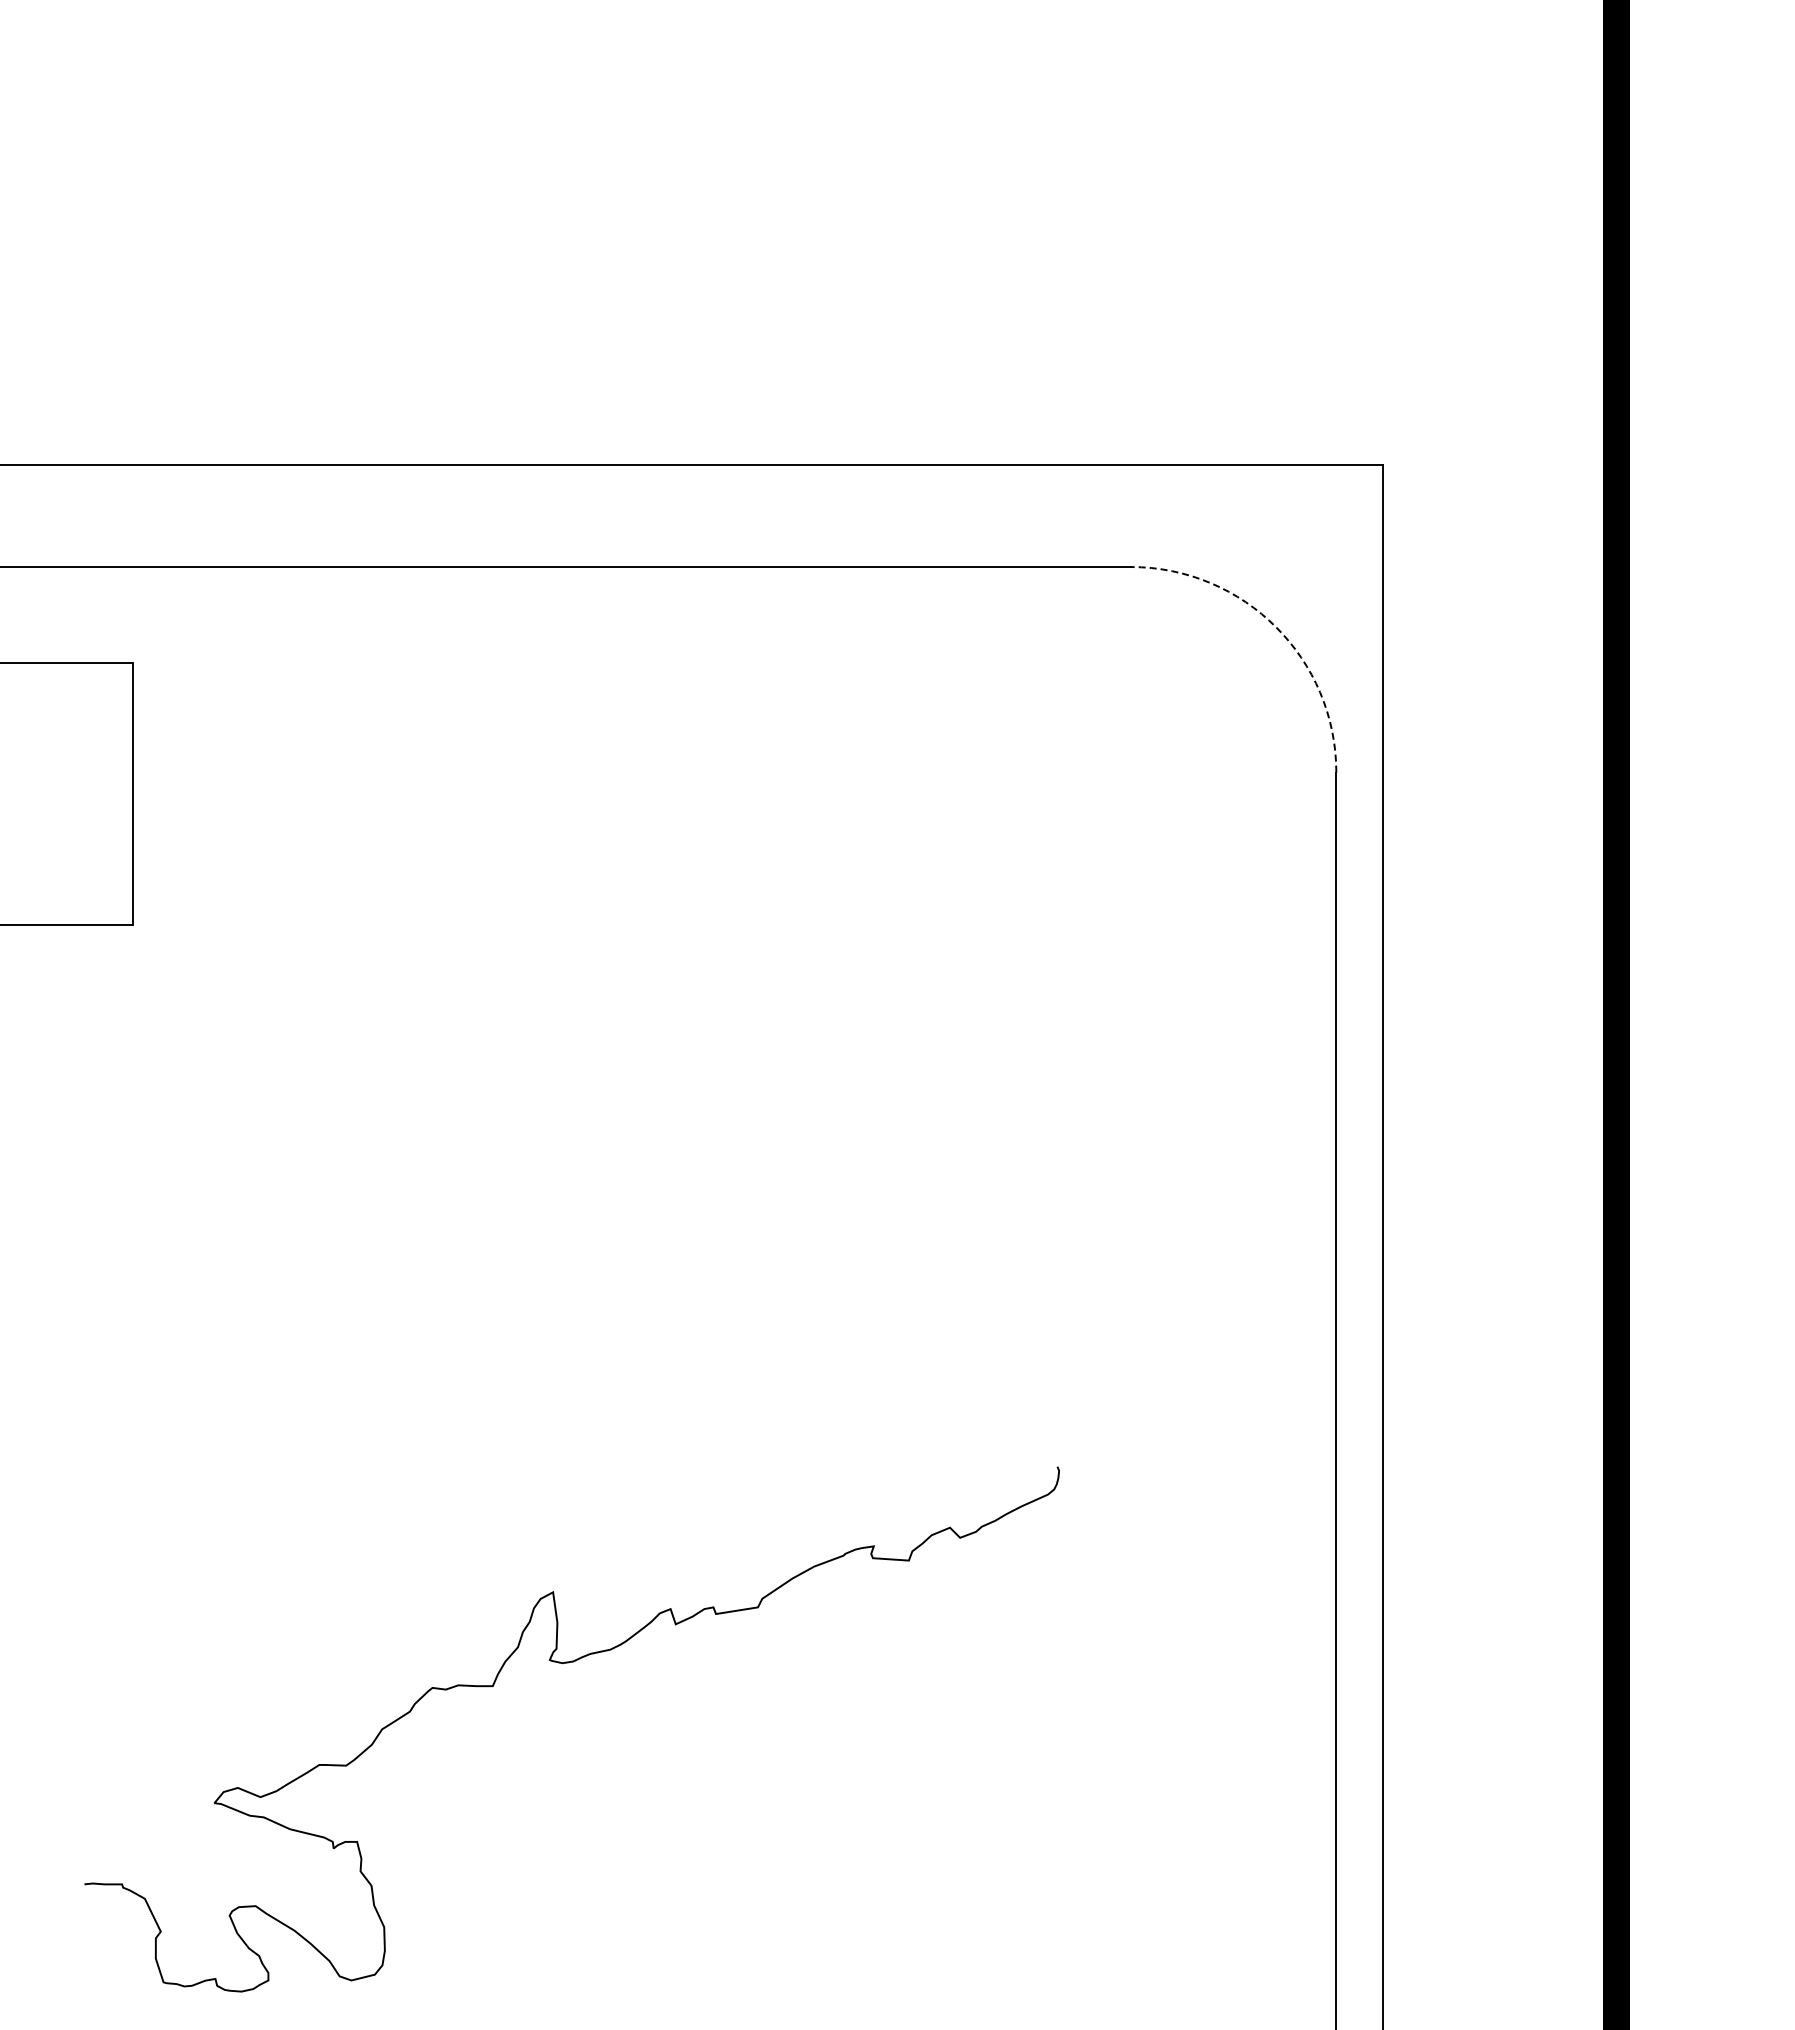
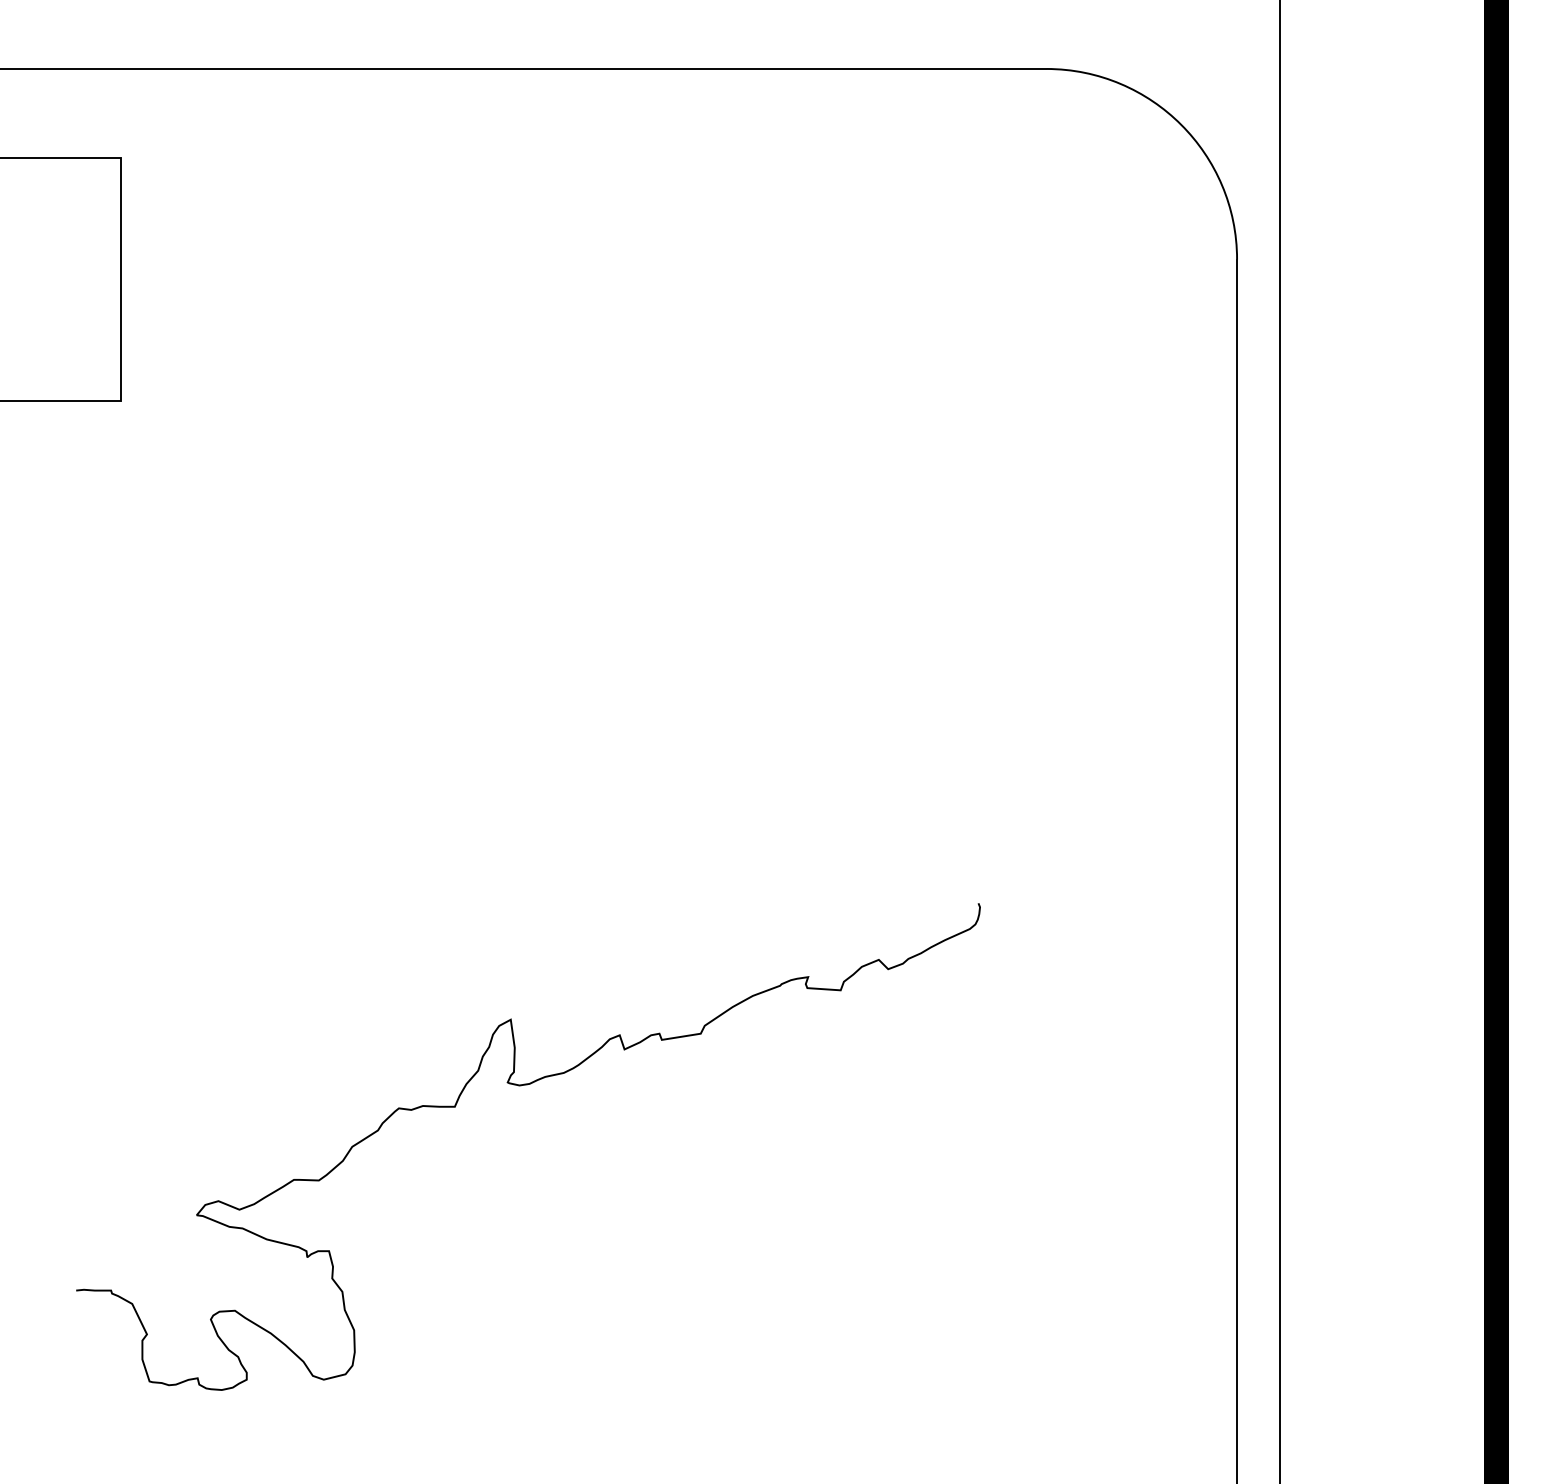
arc: (1276, 627) -> (1181, 125), dashed -> solid

